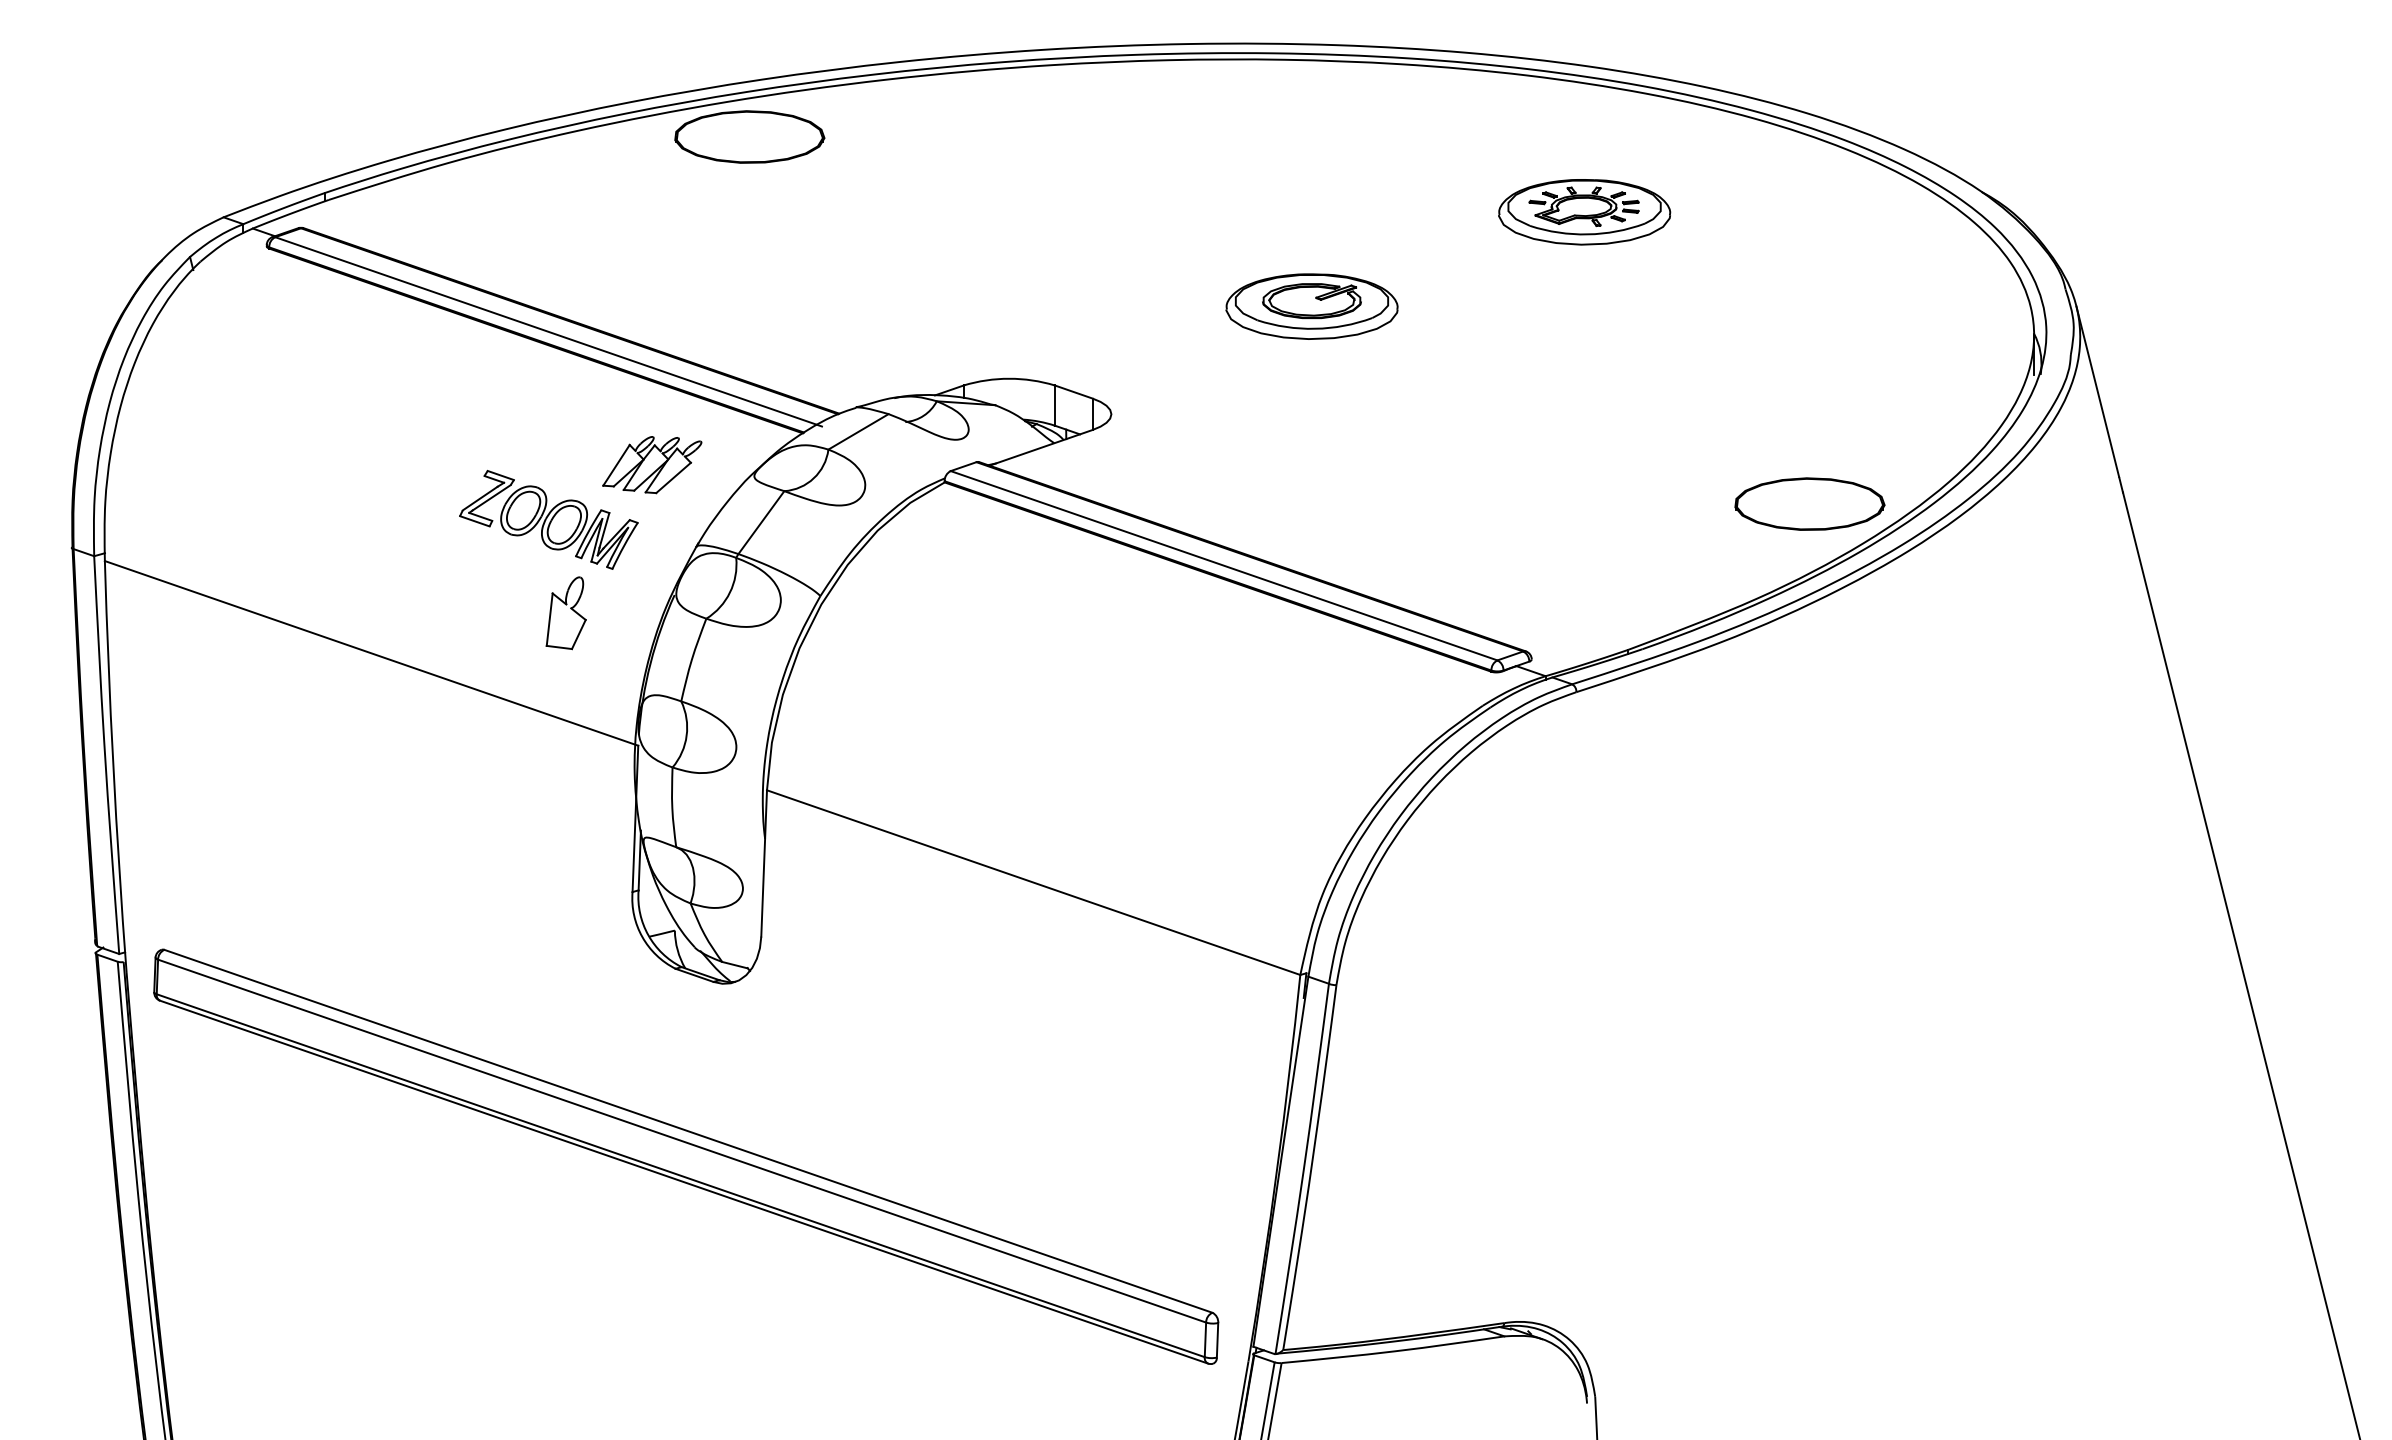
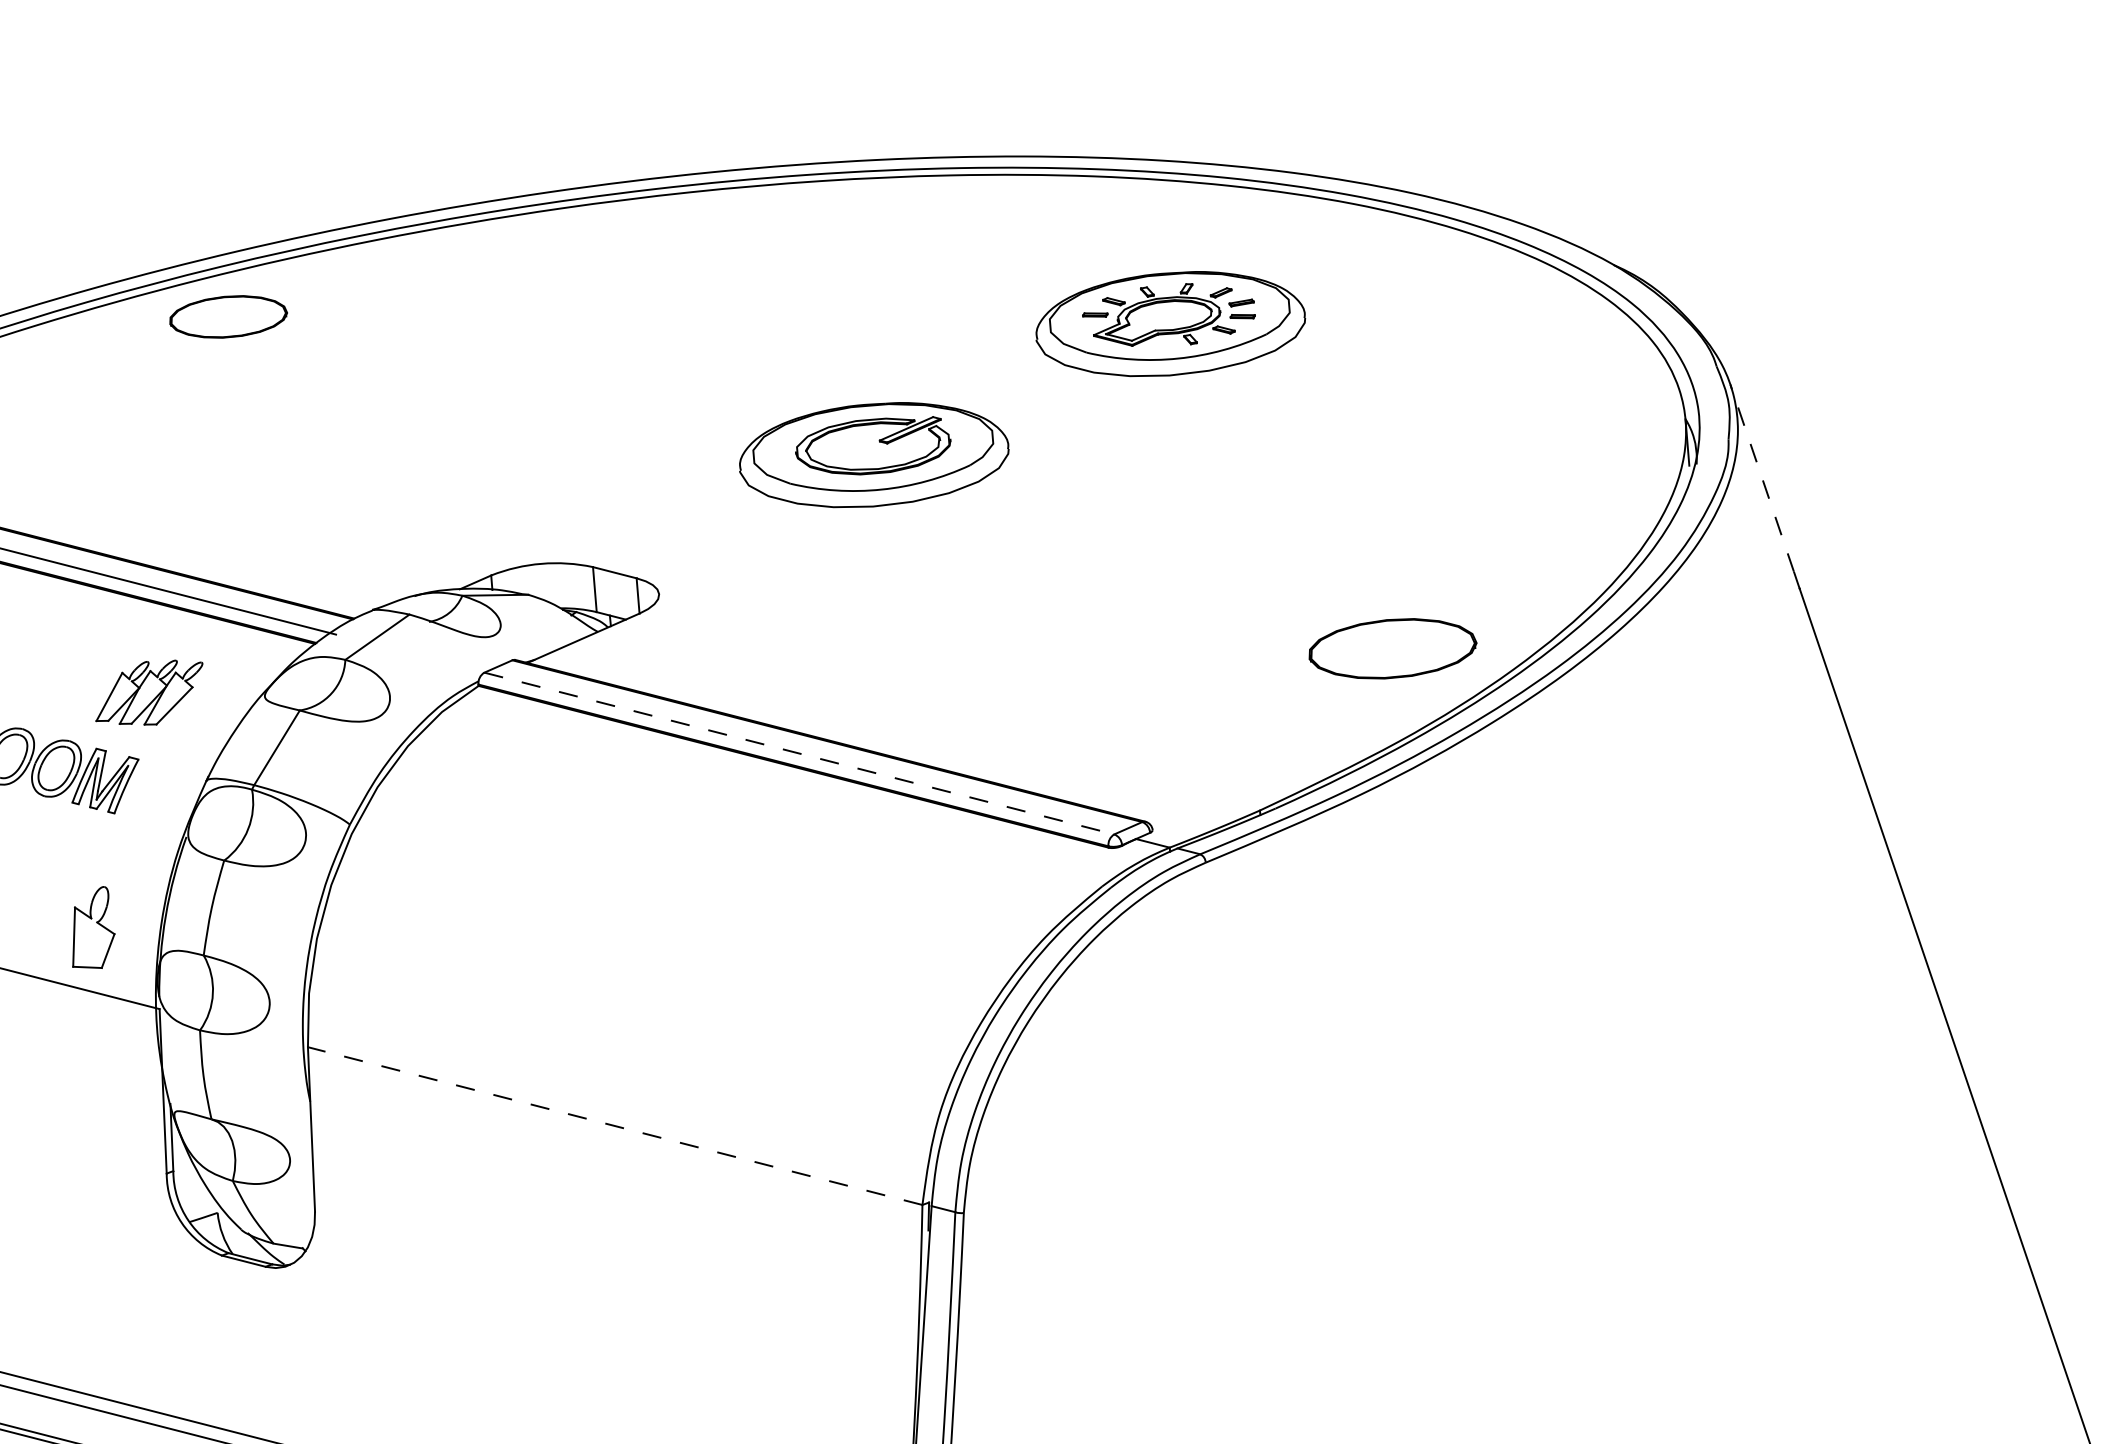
part: (749, 136) -> (228, 316), size x0.7
part: (1584, 212) -> (1170, 324), size x1.4
part: (1311, 306) -> (873, 455), size x1.4
line: (2097, 391) -> (1761, 477), solid -> dashed
part: (1809, 503) -> (1392, 648), moved
line: (1224, 565) -> (799, 753), solid -> dashed
part: (565, 613) -> (91, 928), moved
line: (1033, 882) -> (615, 1125), solid -> dashed

